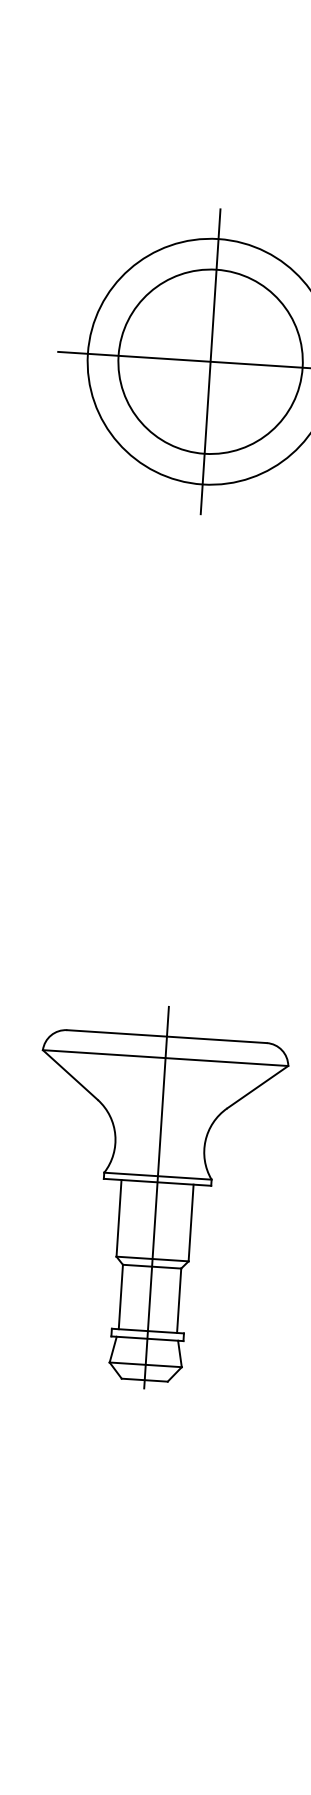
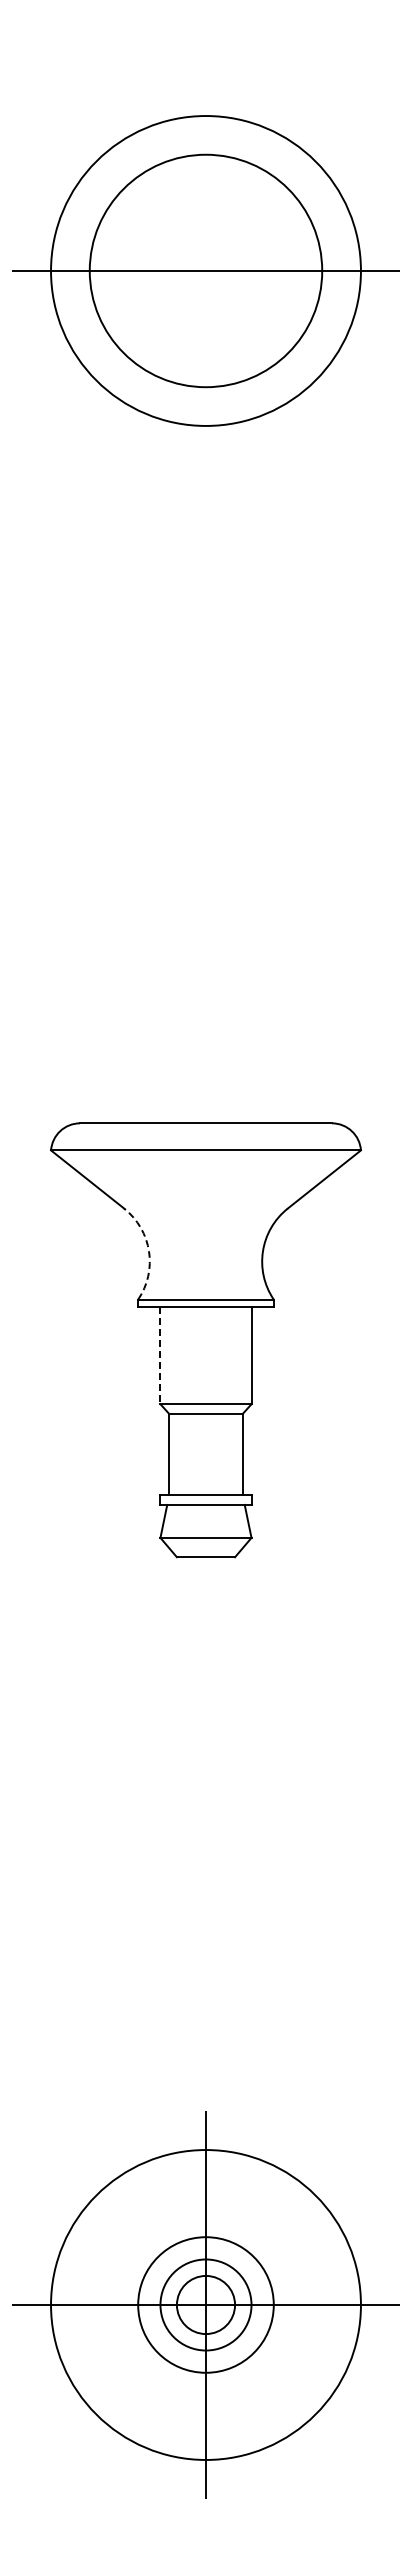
line: (211, 361) -> (206, 270), removed
arc: (115, 1135) -> (149, 1251), solid -> dashed
line: (156, 1208) -> (206, 1340), removed
line: (119, 1218) -> (160, 1356), solid -> dashed

